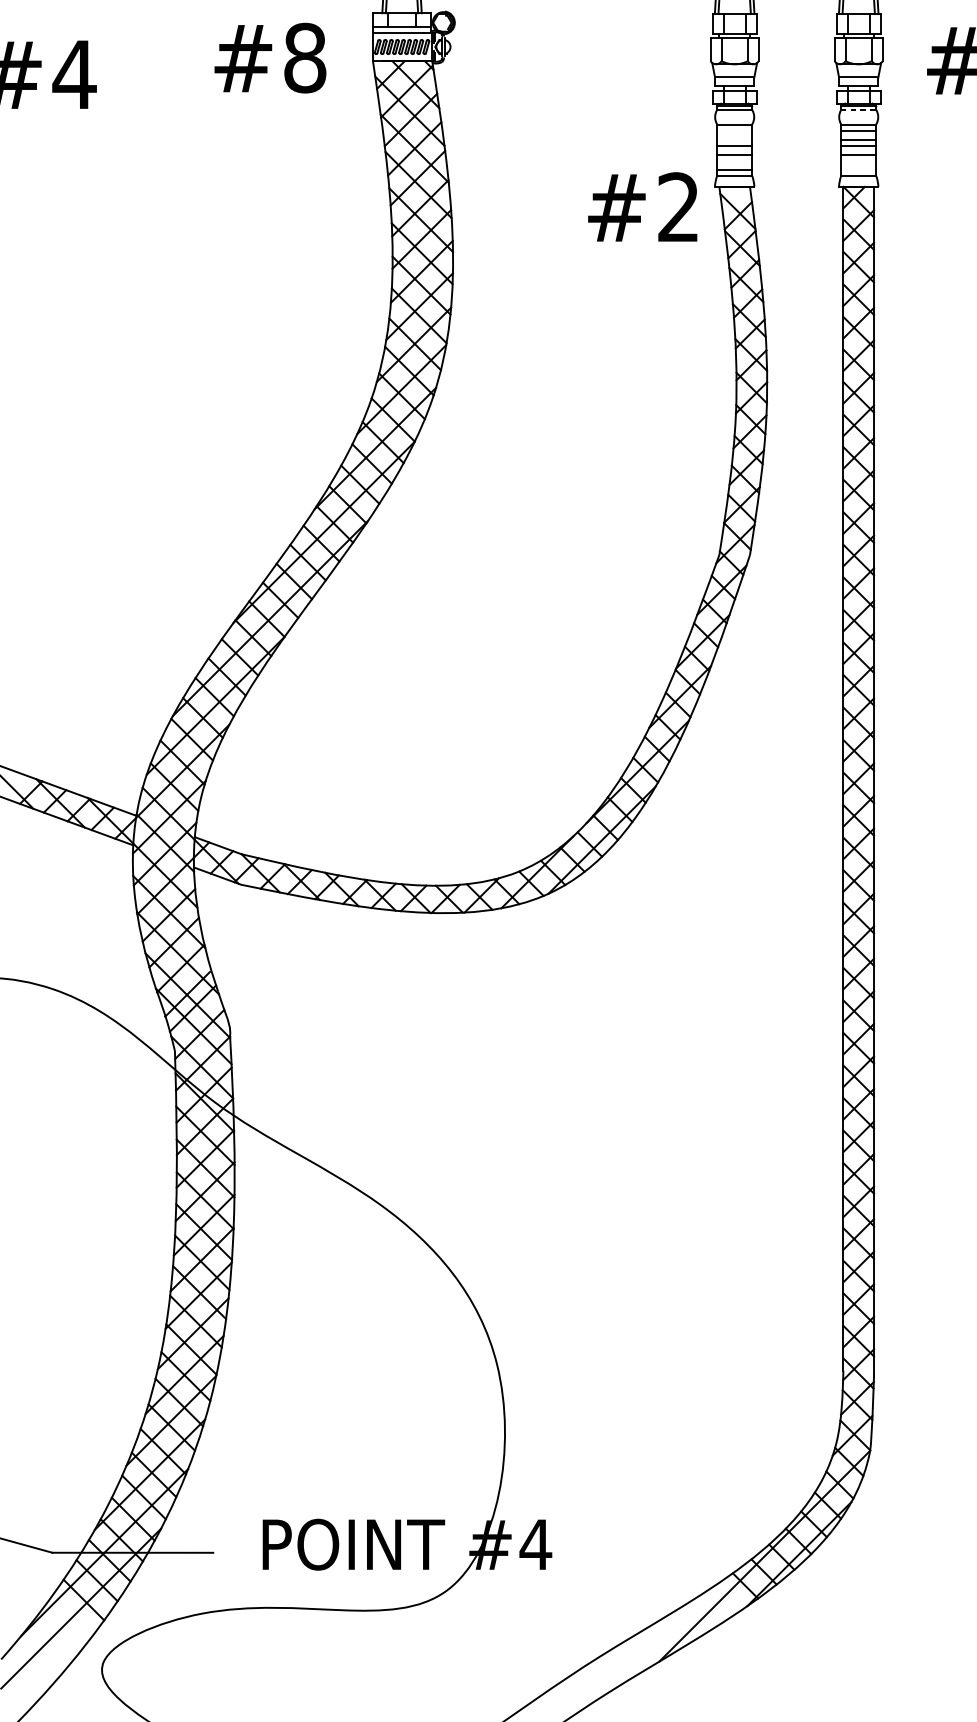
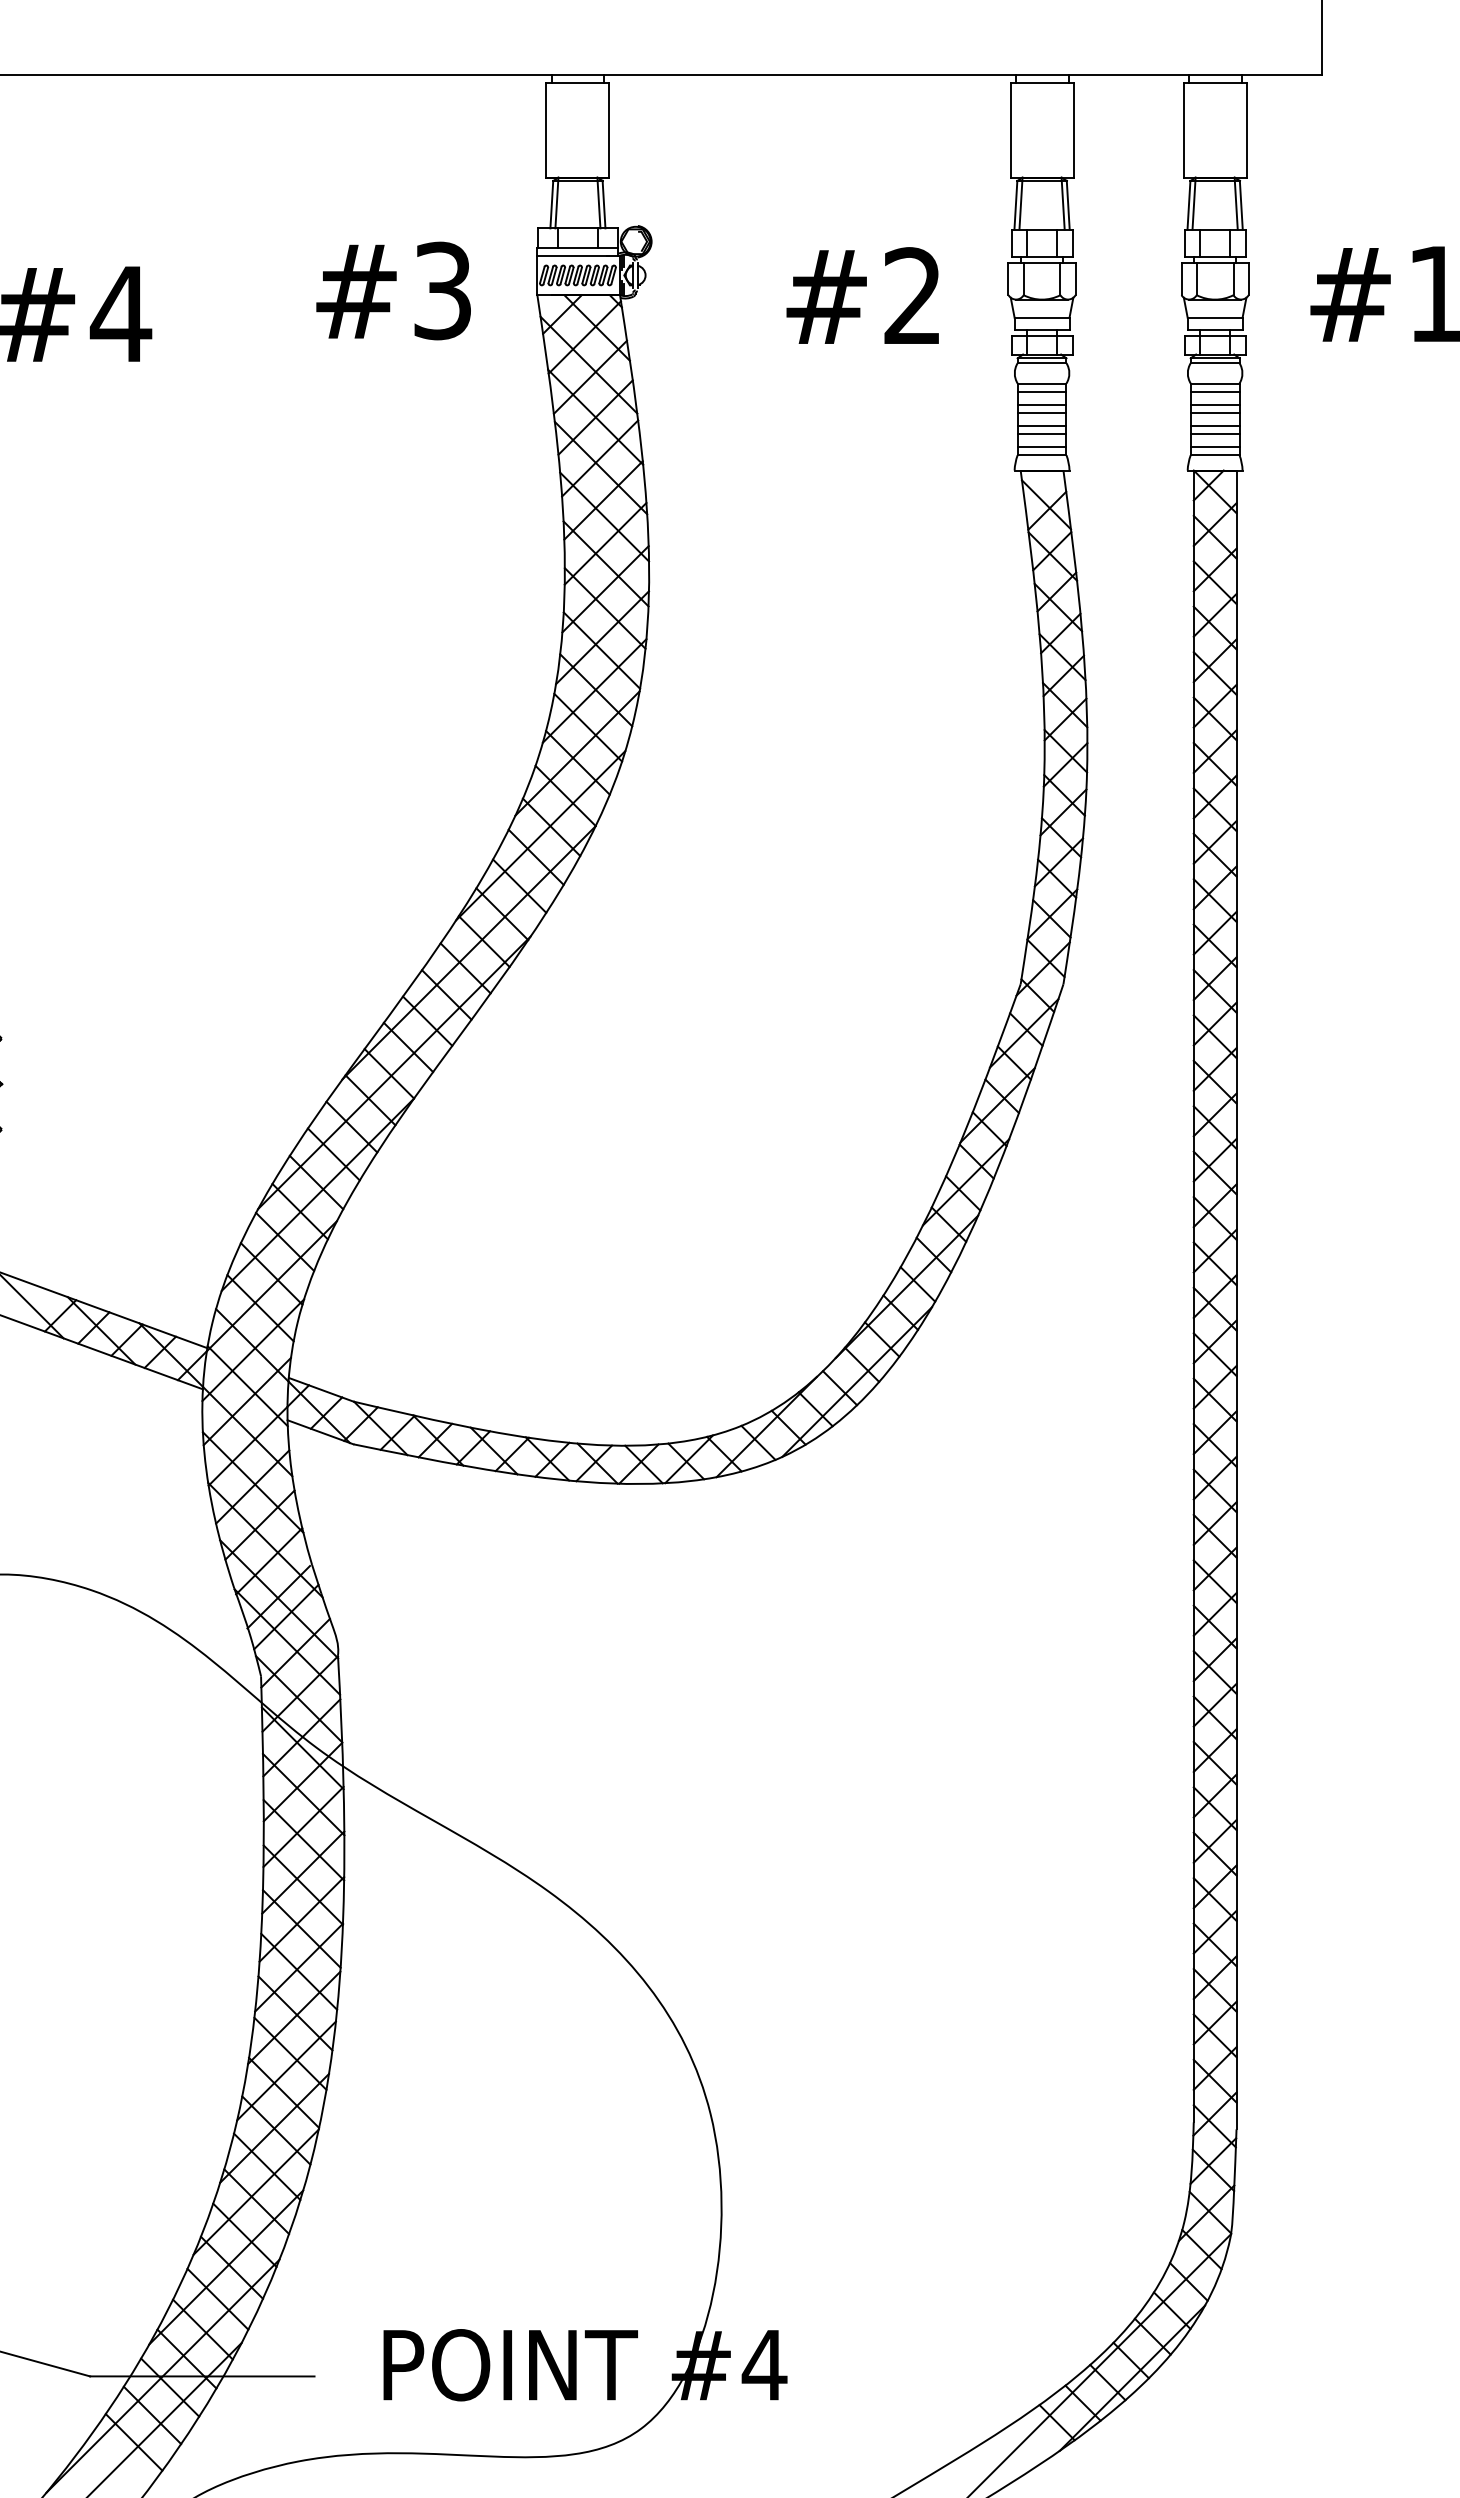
text: (304, 57) -> (442, 290), #8 -> #3
line: (858, 110) -> (1215, 363), dashed -> solid
line: (734, 130) -> (1041, 392), added
line: (734, 139) -> (1041, 404), added
line: (734, 161) -> (1041, 434), added
line: (858, 161) -> (1214, 434), added
line: (858, 169) -> (1214, 446), added
text: (642, 206) -> (862, 295), moved

